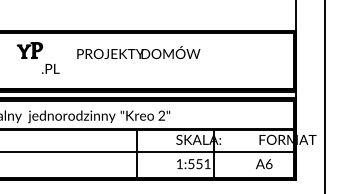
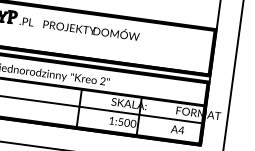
text: (50, 68) -> (26, 21), moved
text: (203, 164) -> (130, 123), 1:551 -> 1:500
text: (268, 164) -> (180, 130), A6 -> A4

